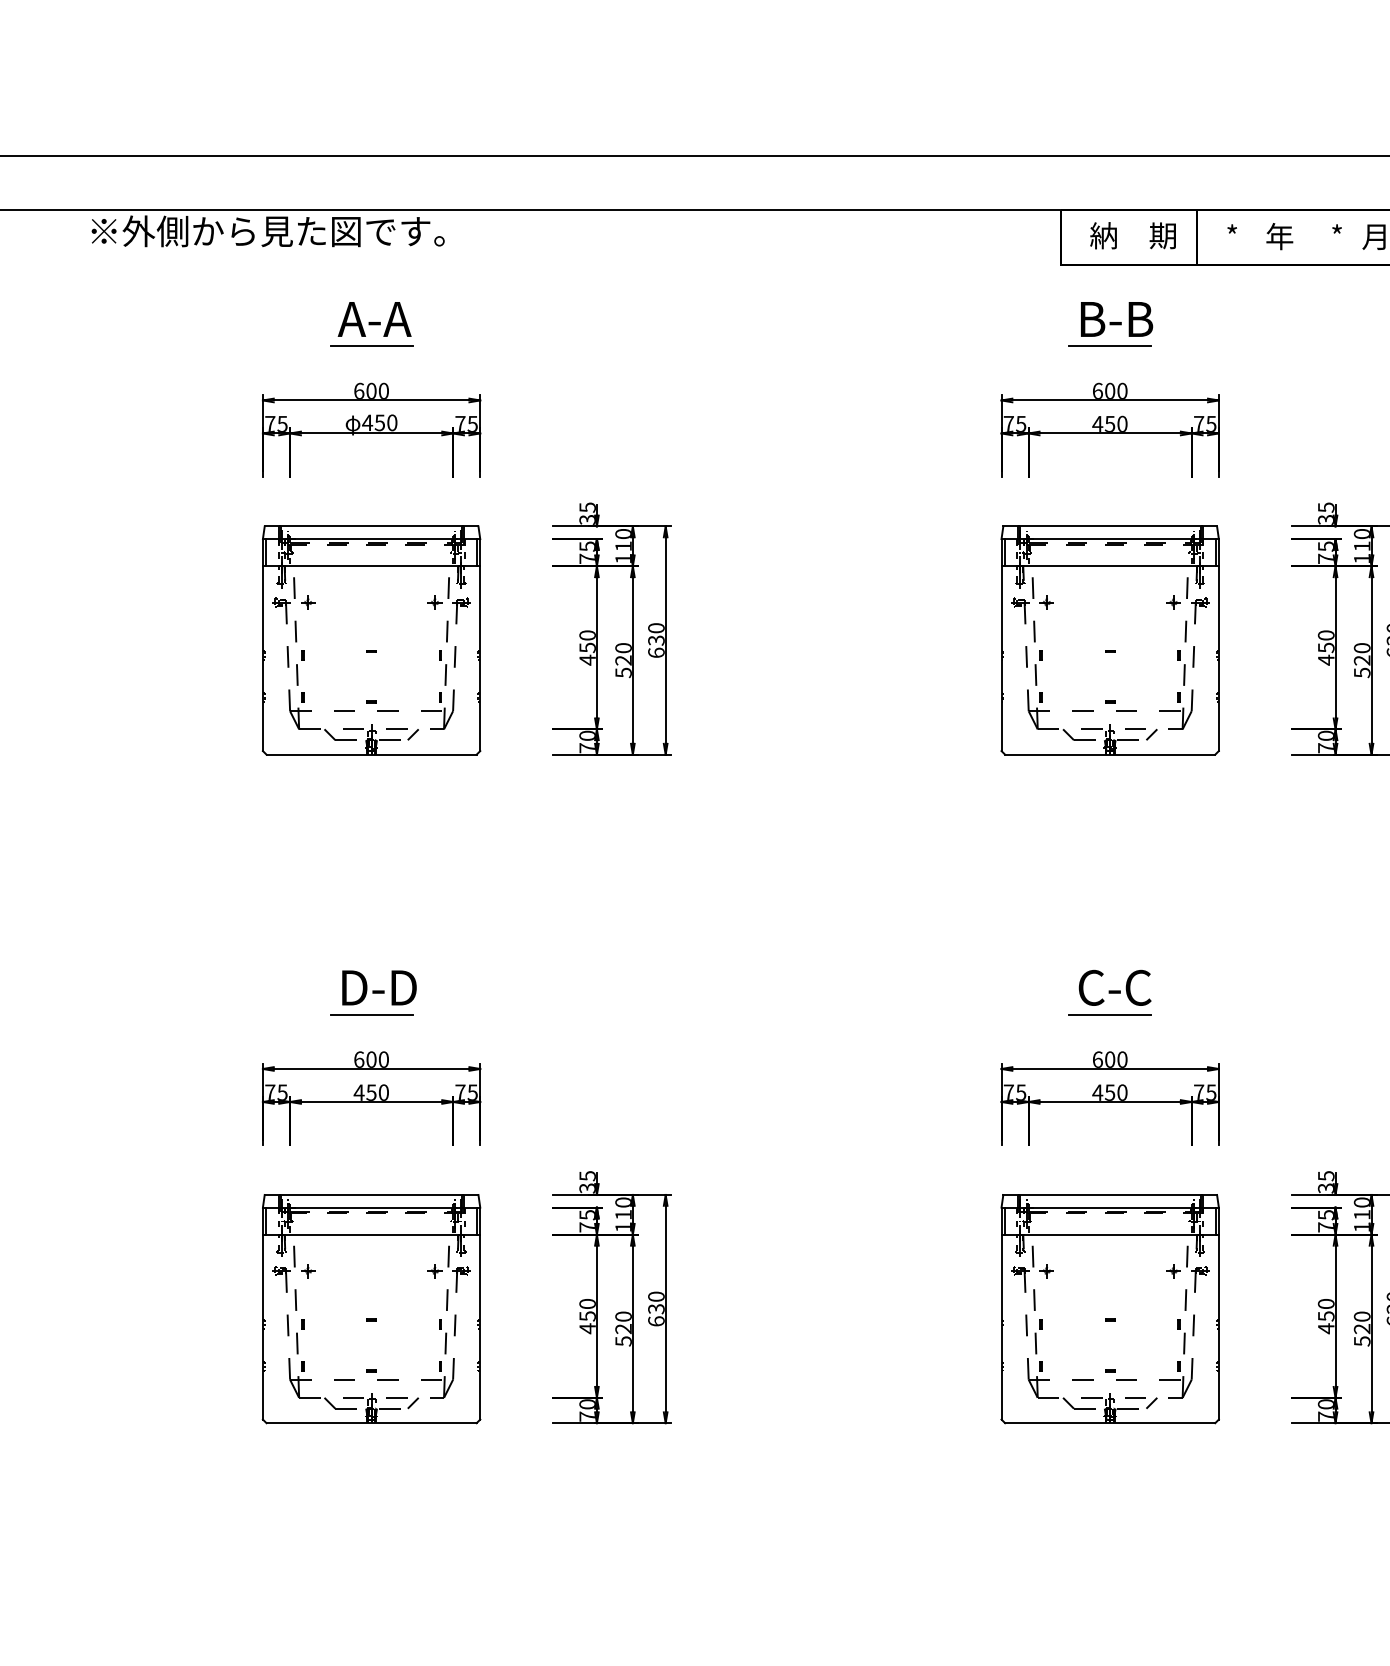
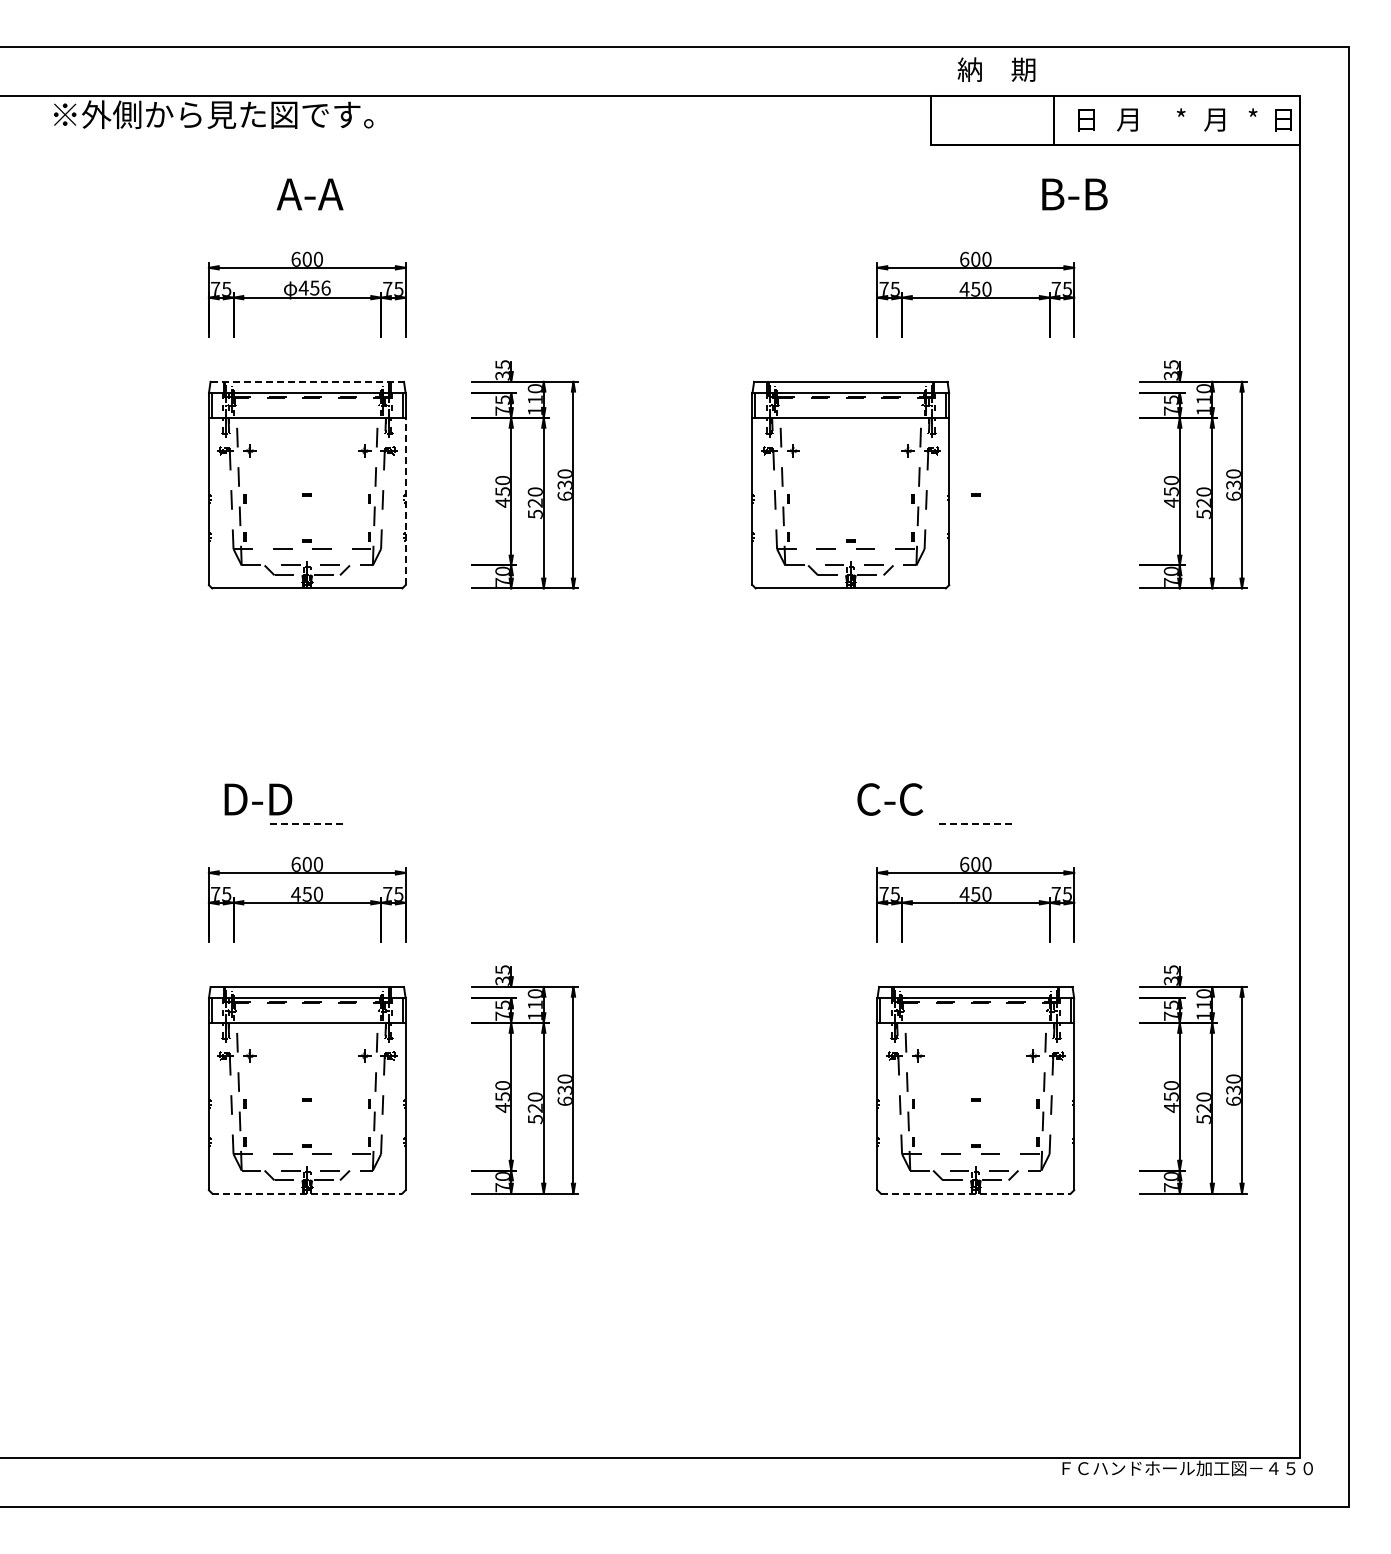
text: (1133, 235) -> (996, 69), moved
text: (1232, 236) -> (1086, 119), * -> 日
text: (1279, 236) -> (1129, 119), 年 -> 月
text: (1116, 319) -> (1074, 194), moved
line: (371, 345) -> (307, 218), removed
line: (1109, 345) -> (975, 218), removed
text: (391, 422) -> (325, 287), 450 -> 456
line: (371, 526) -> (307, 381), solid -> dashed
part: (1109, 639) -> (850, 484), moved
line: (480, 658) -> (405, 501), solid -> dashed
text: (379, 987) -> (258, 799), moved
text: (1115, 987) -> (890, 799), moved
line: (371, 1014) -> (307, 823), solid -> dashed
line: (1110, 1014) -> (976, 823), solid -> dashed
line: (371, 1423) -> (307, 1193), solid -> dashed
line: (1110, 1423) -> (976, 1193), solid -> dashed

